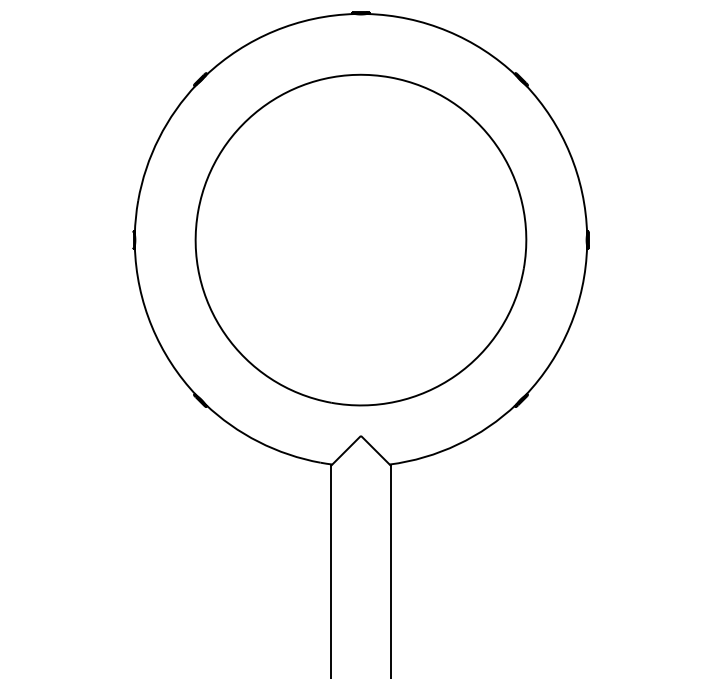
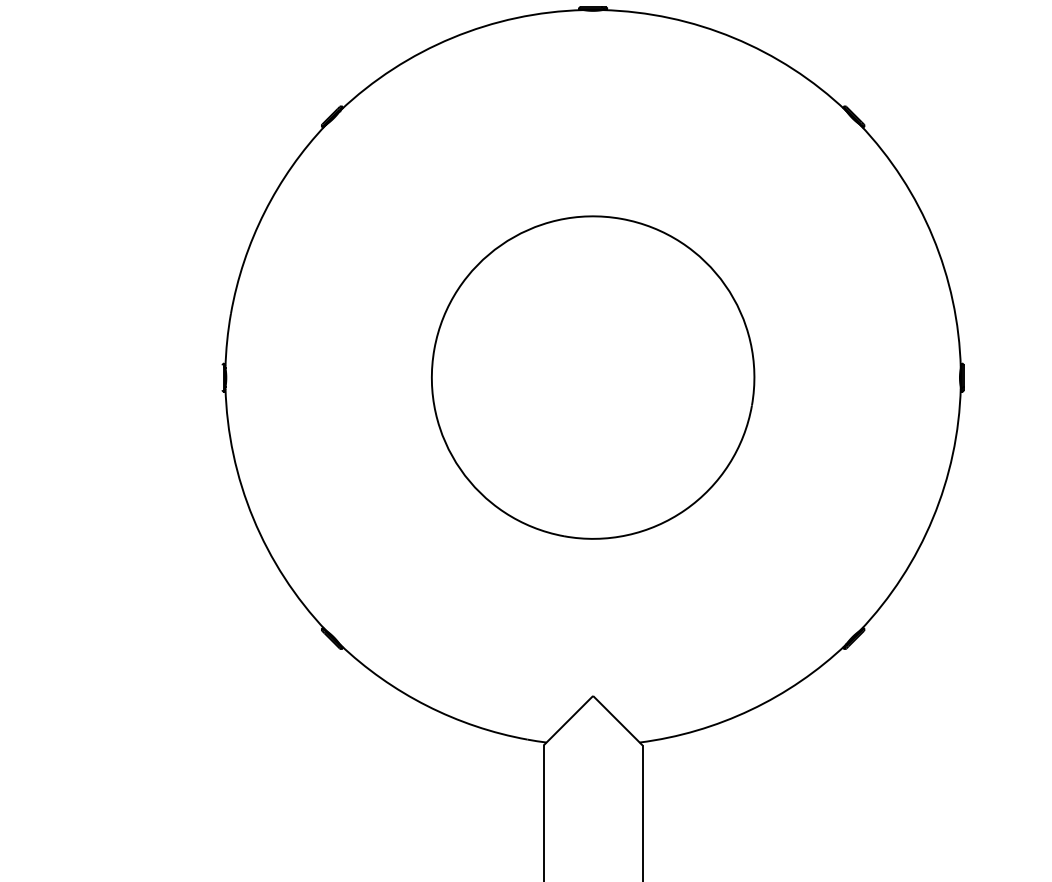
part: (360, 239) -> (592, 376), size x0.6

